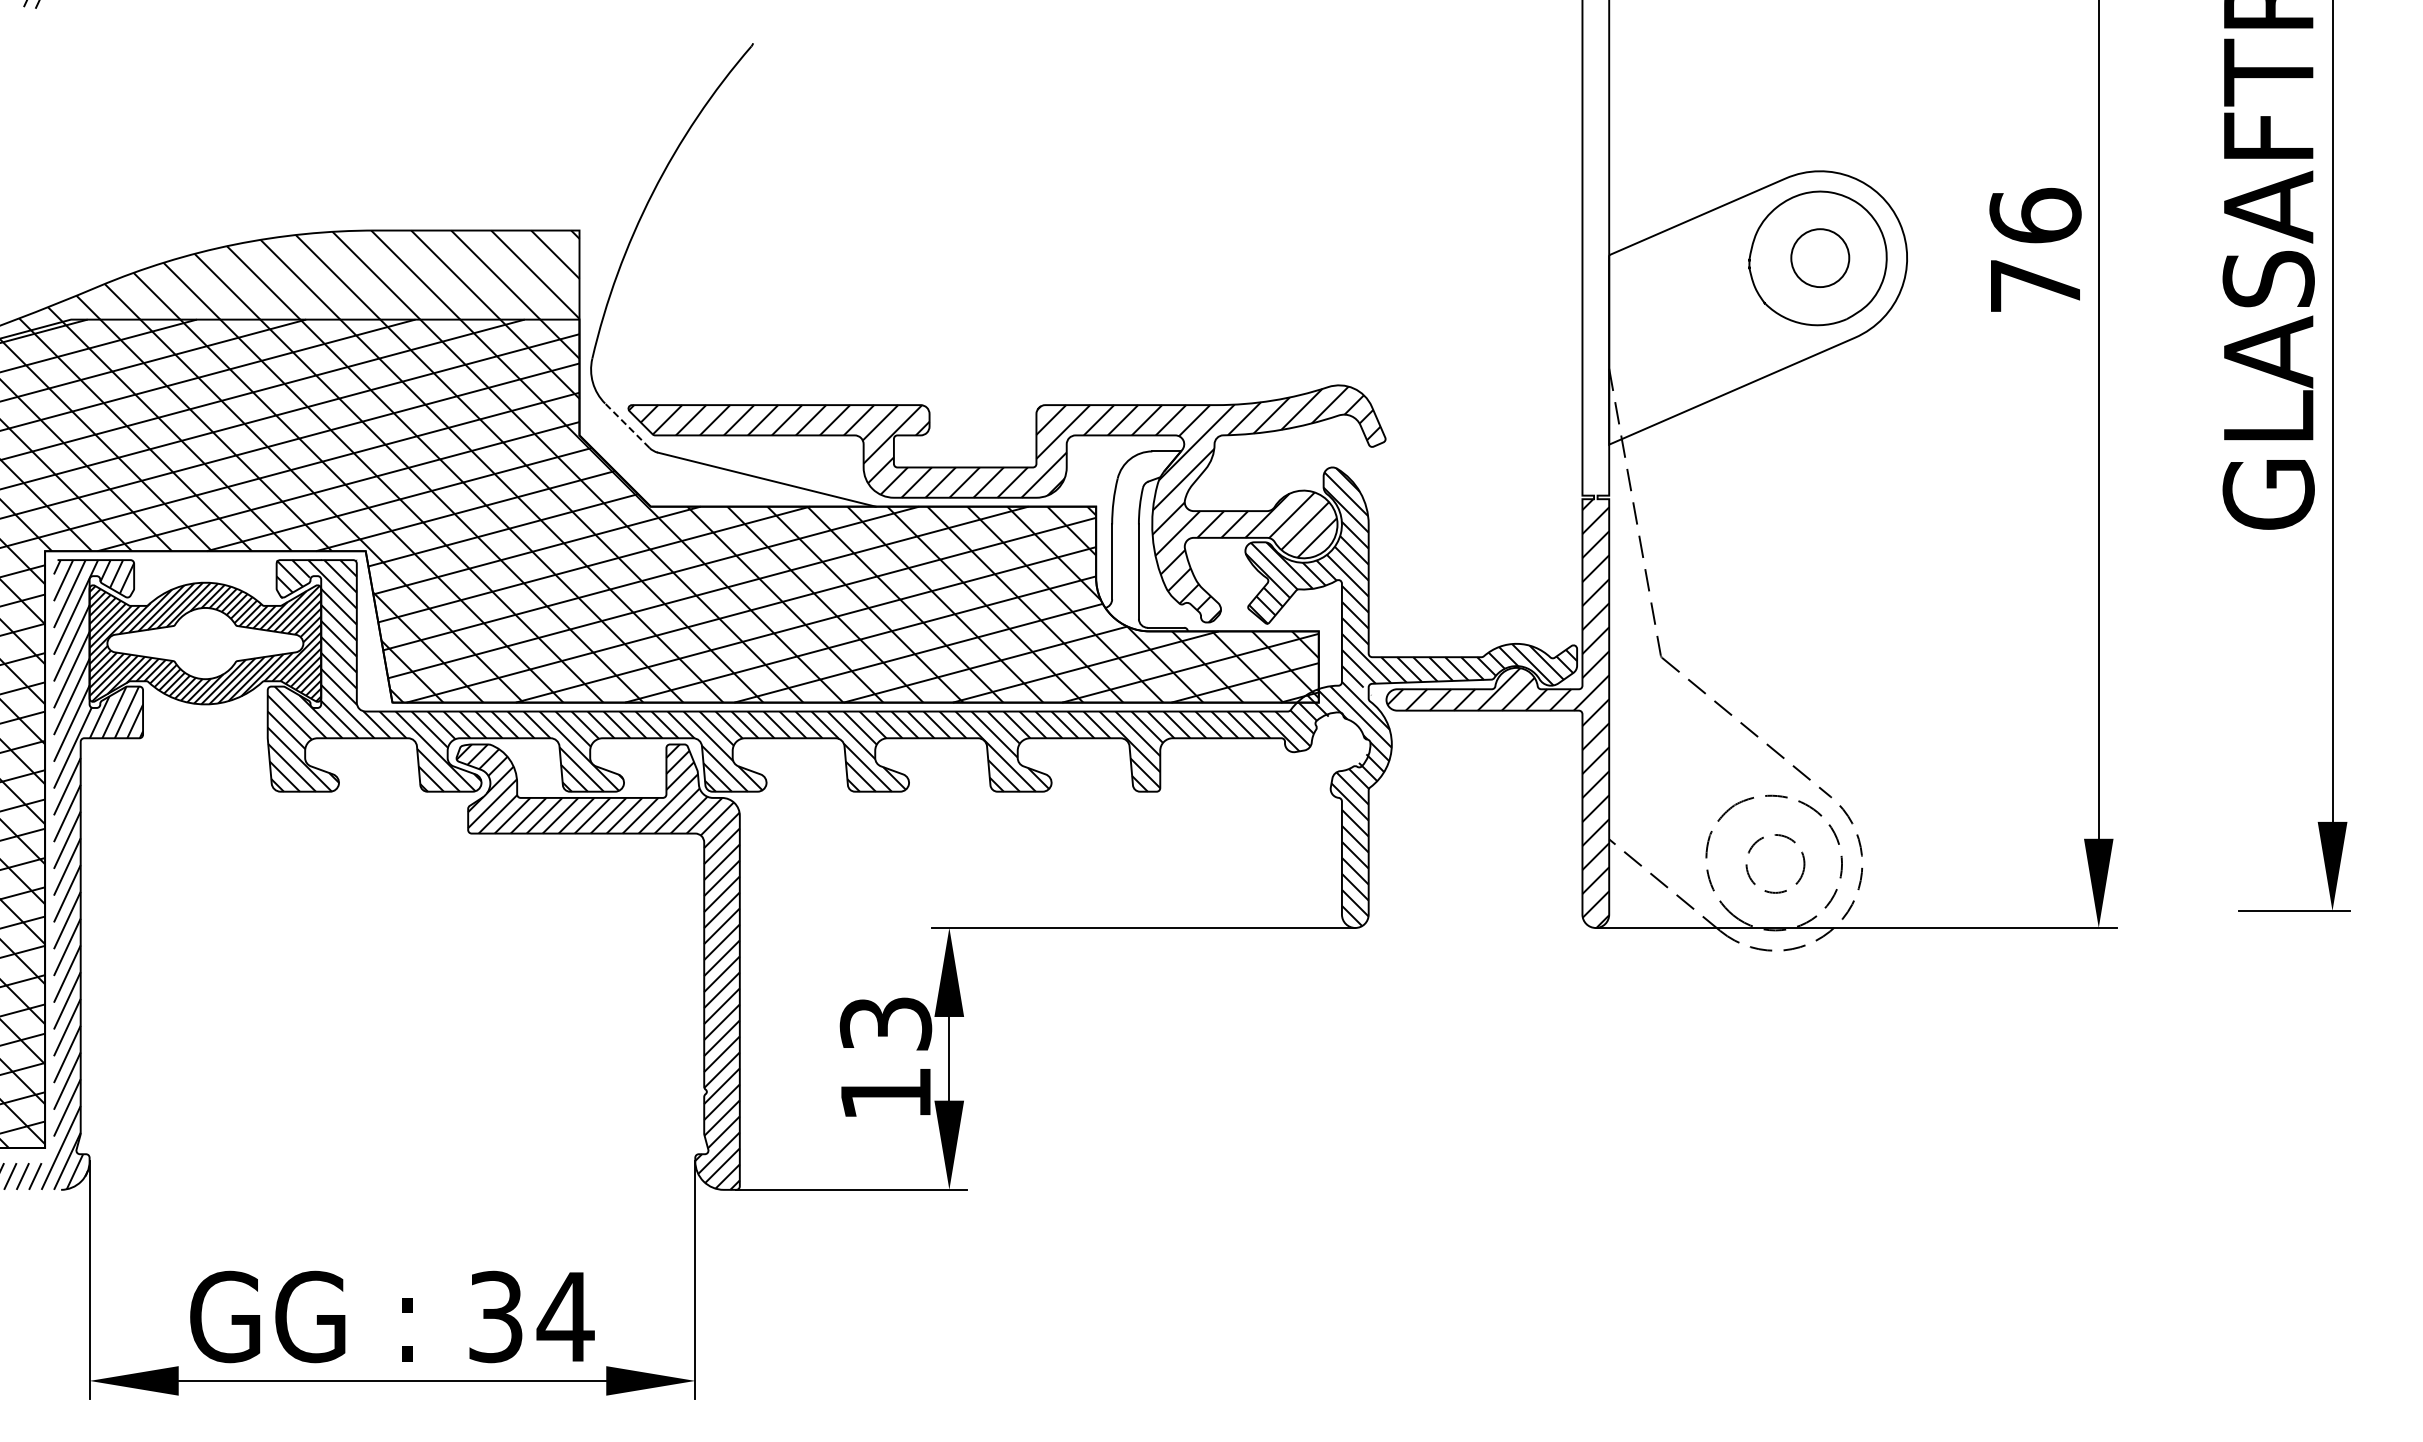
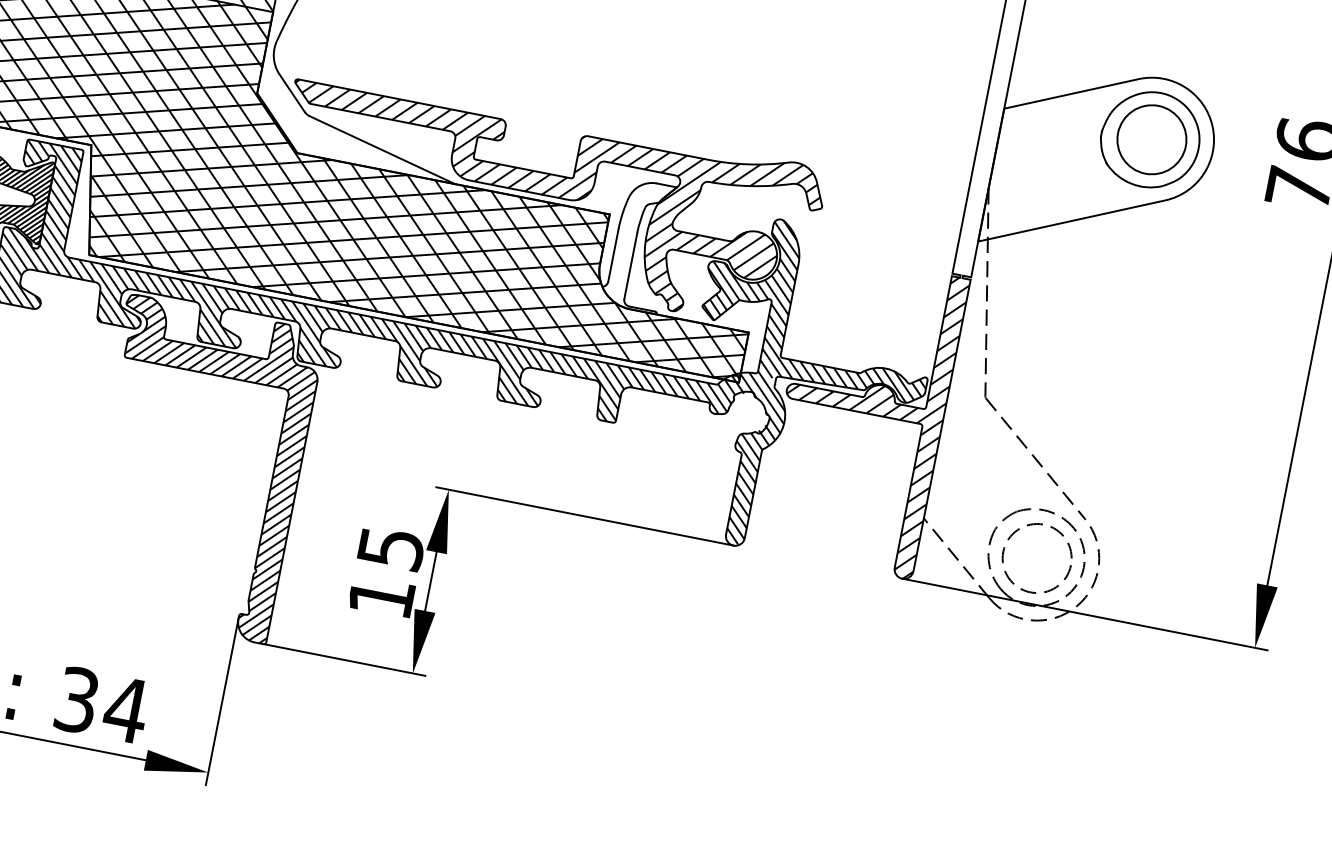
circle: (1820, 257) -> (1152, 139), size x1.67
line: (627, 425) -> (292, 93), dashed -> solid
circle: (1775, 863) -> (1037, 558), size x1.67
text: (885, 1023) -> (390, 547), 13 -> 15

